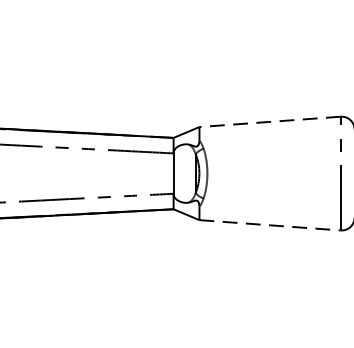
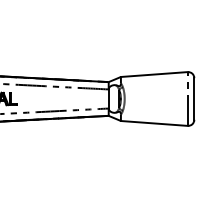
line: (268, 121) -> (153, 74), dashed -> solid
line: (270, 225) -> (154, 123), dashed -> solid

